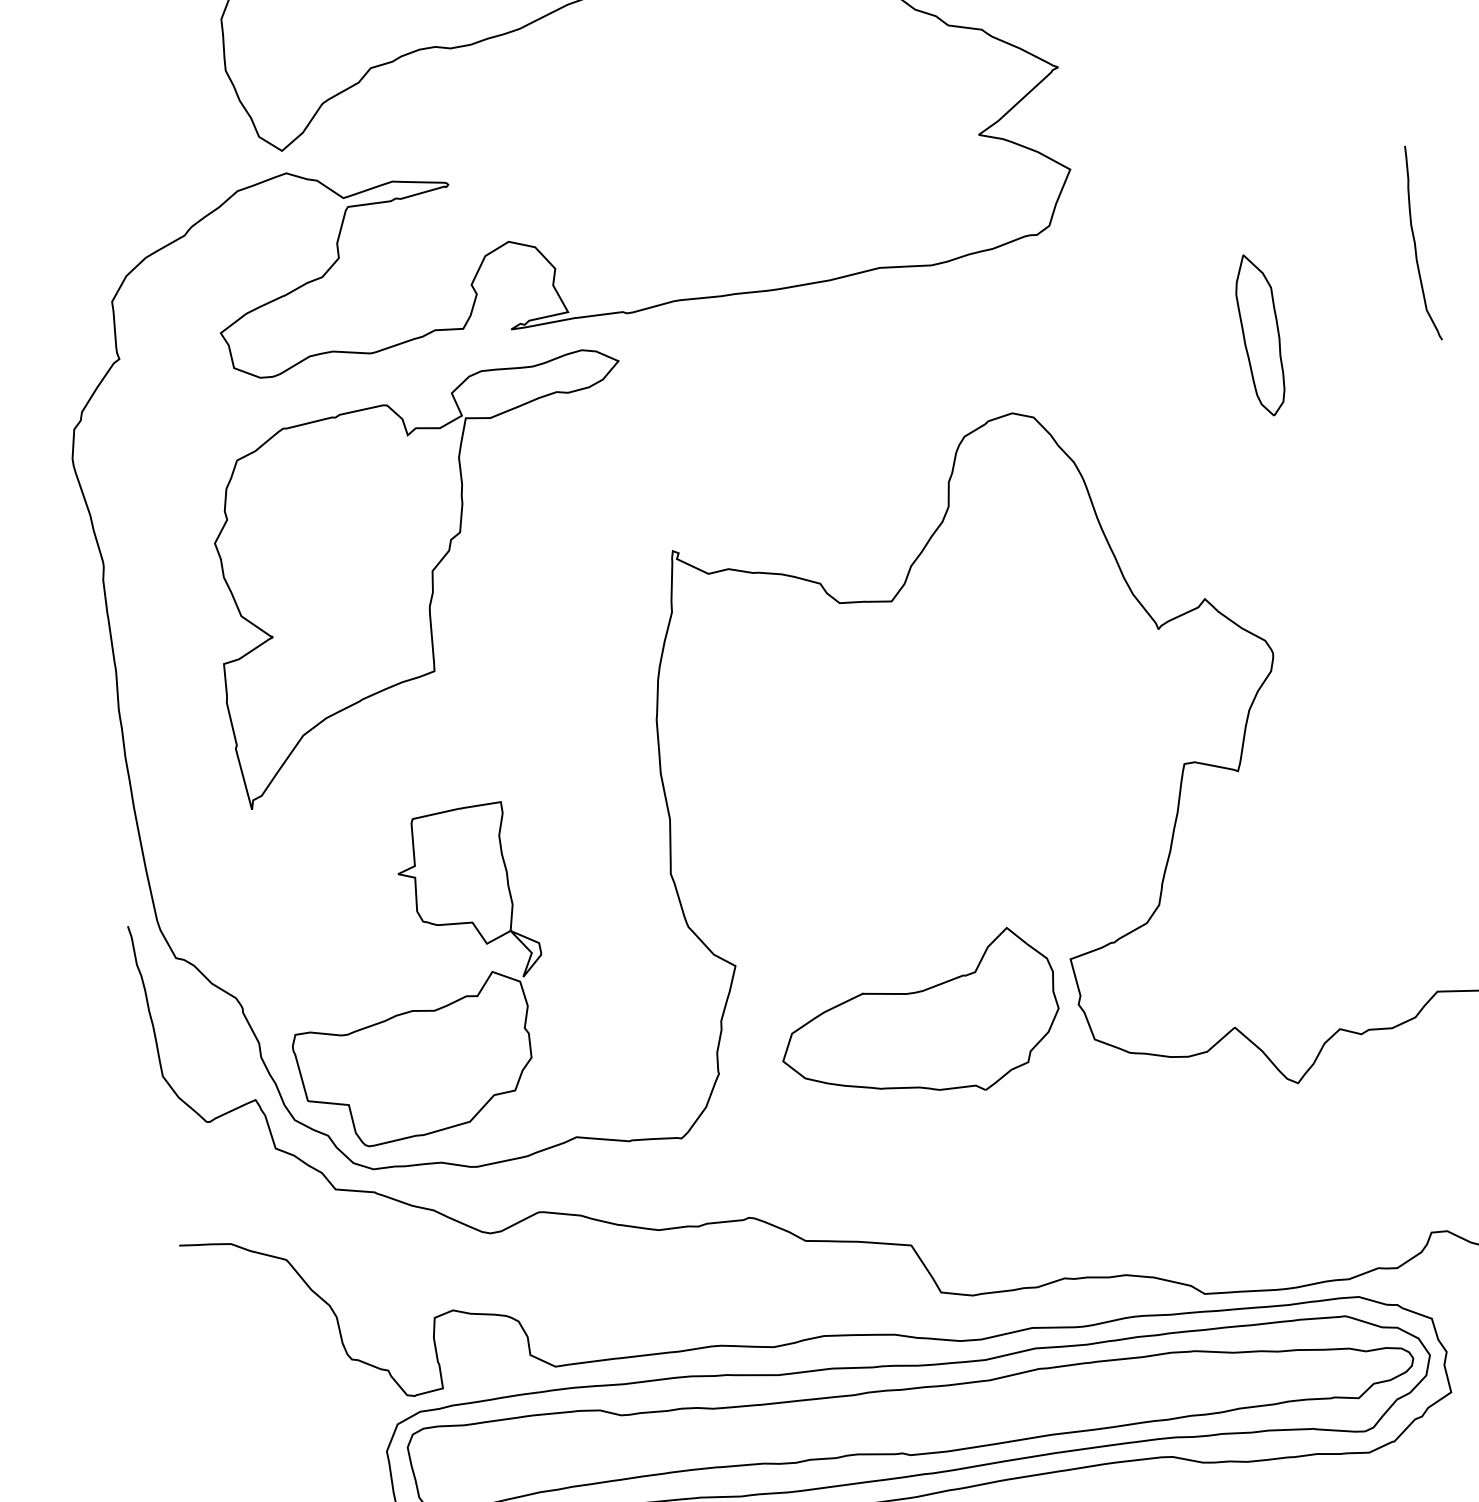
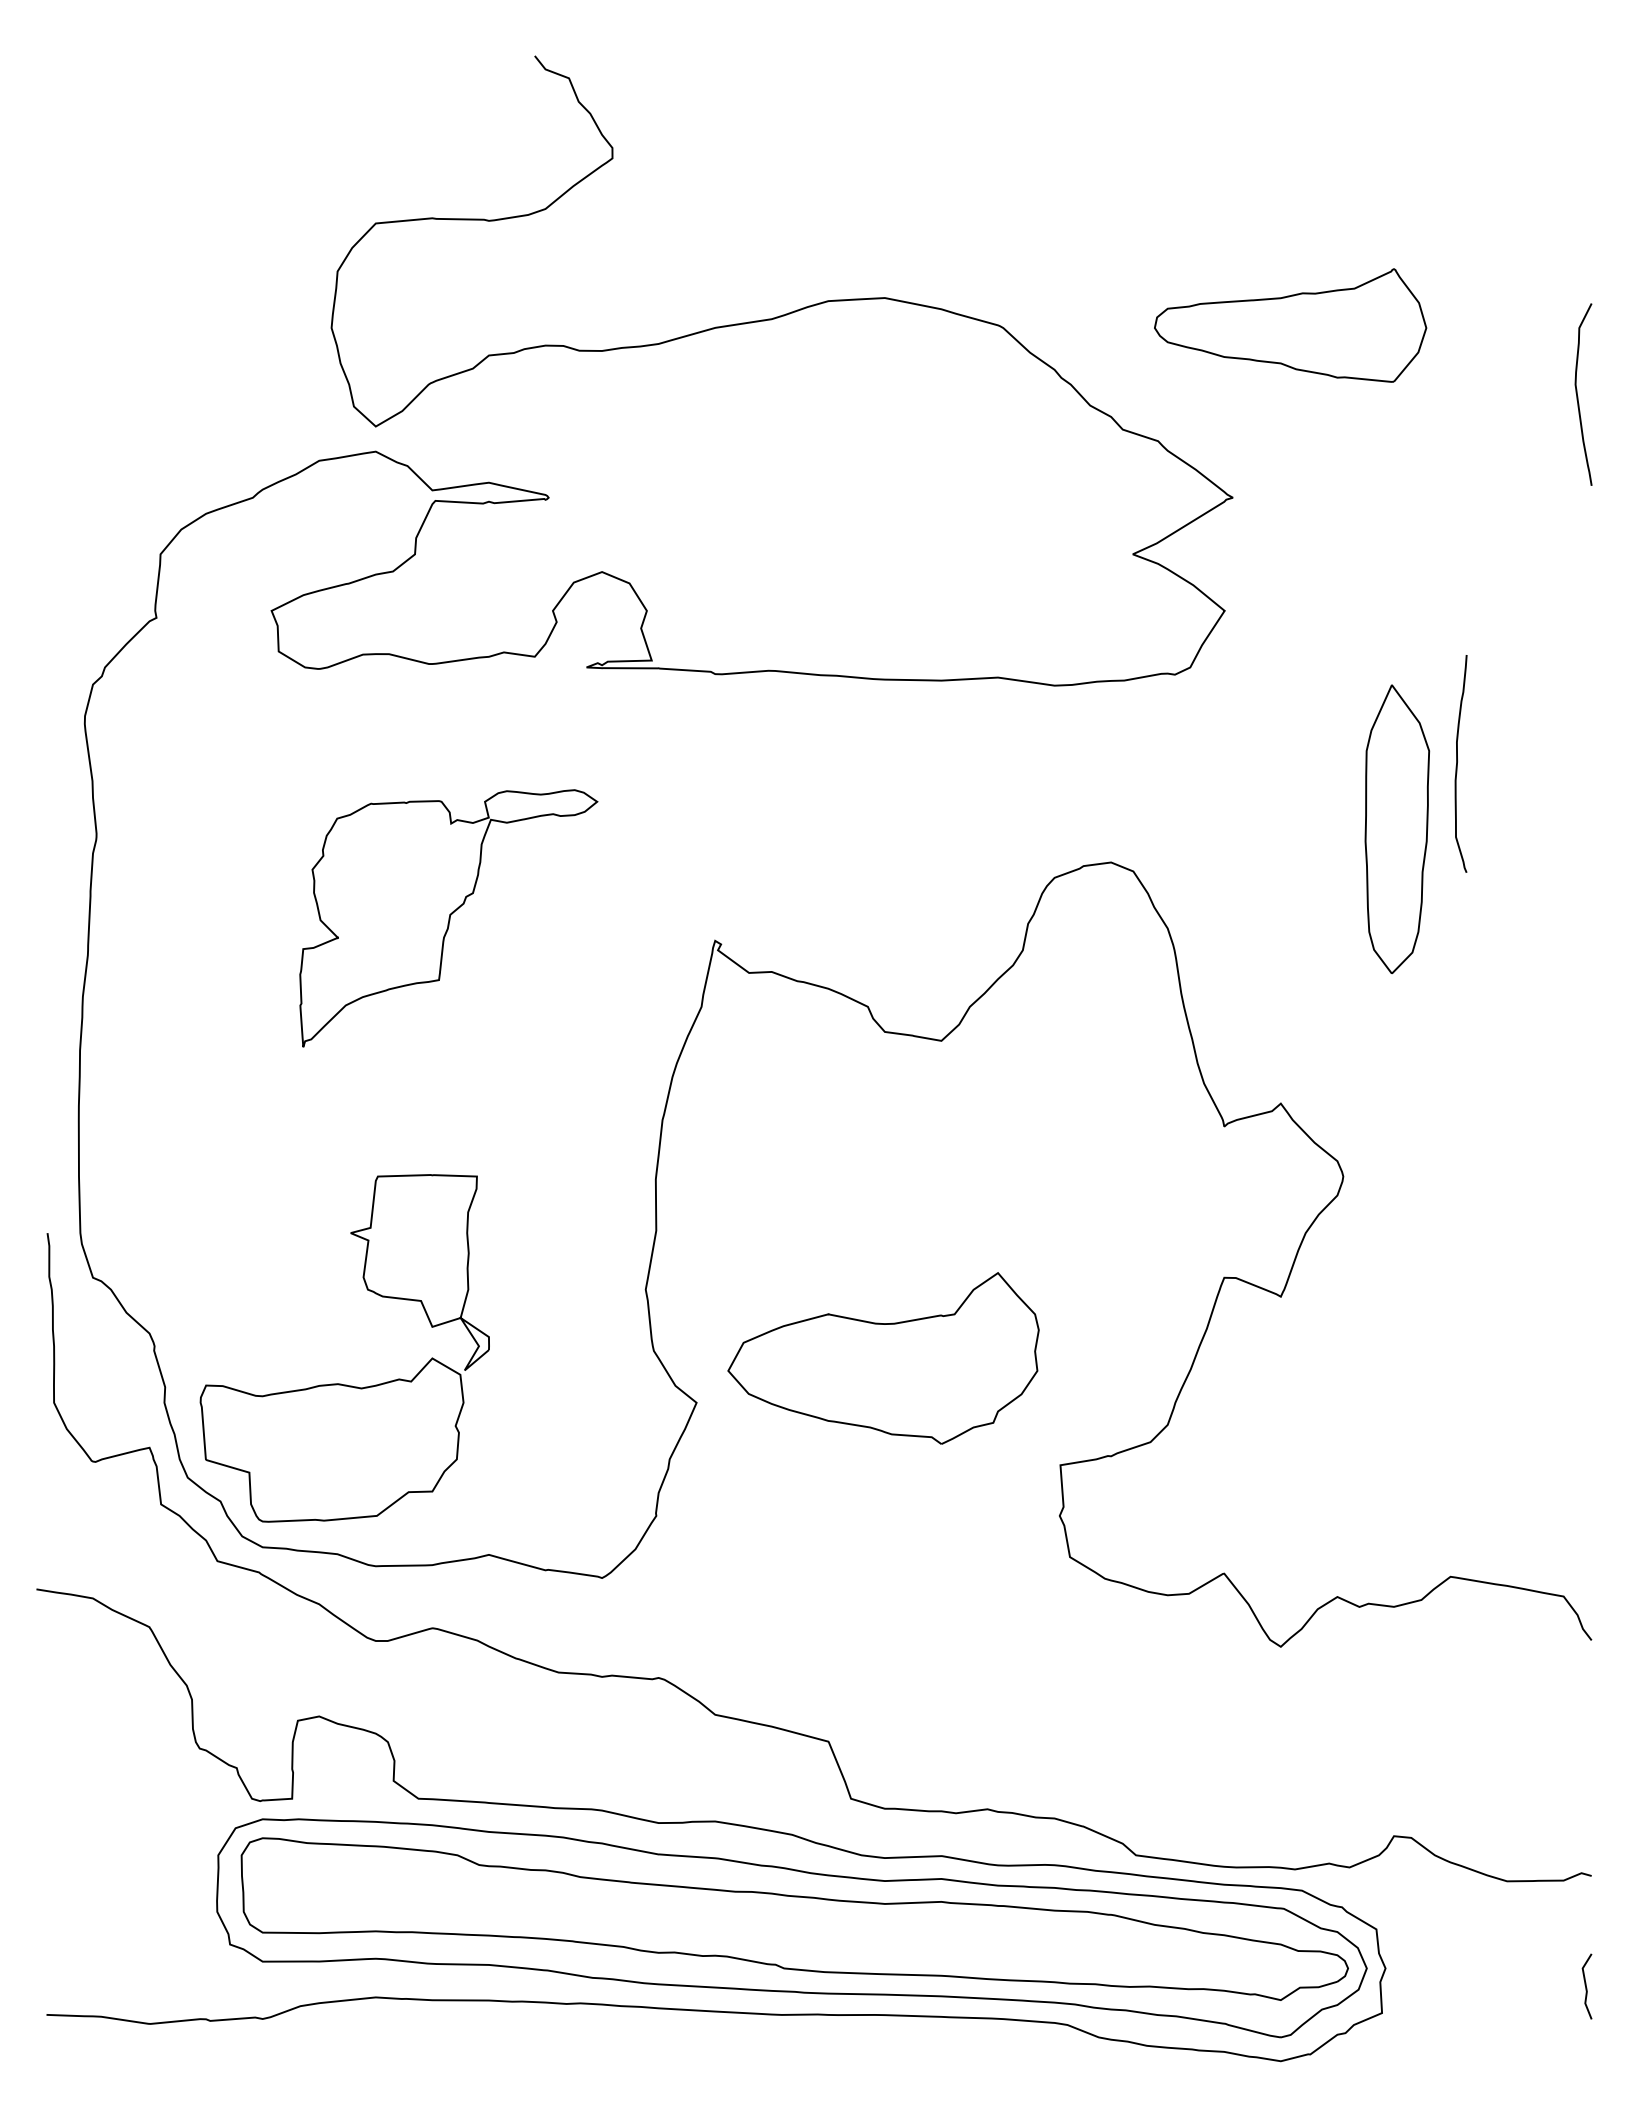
curve: (1415, 244) -> (1457, 763), moved
part: (1261, 334) -> (1397, 829), size x1.6
part: (431, 576) -> (448, 918), size x0.6
part: (919, 1023) -> (883, 1358), moved

